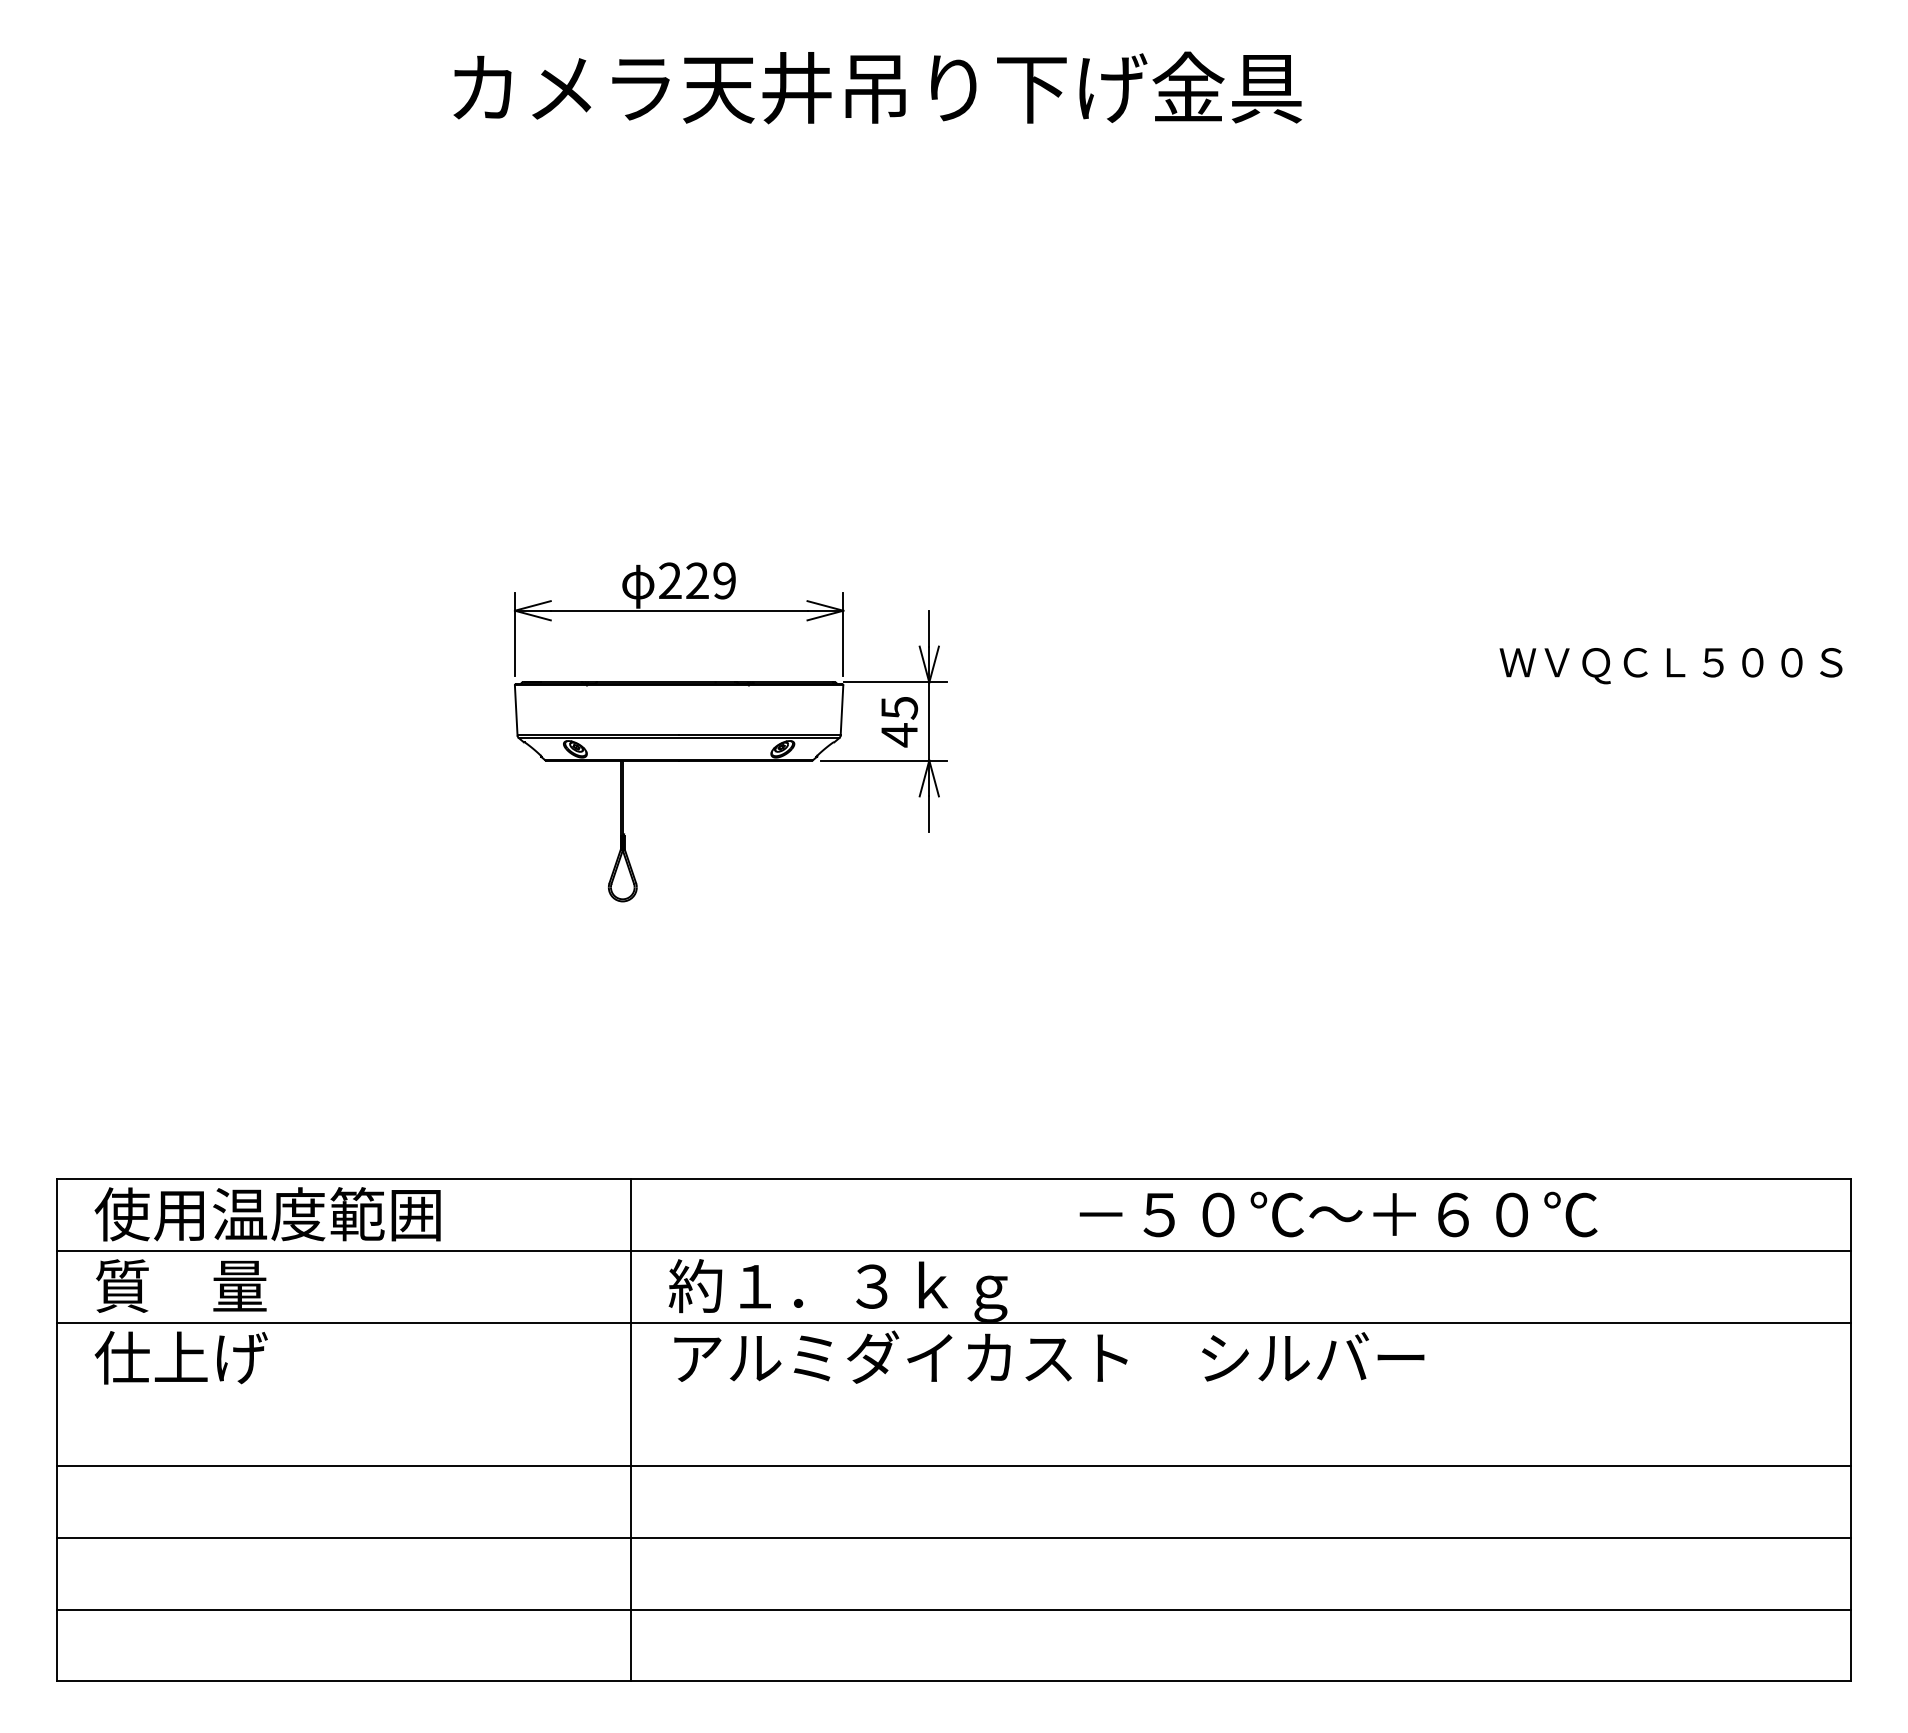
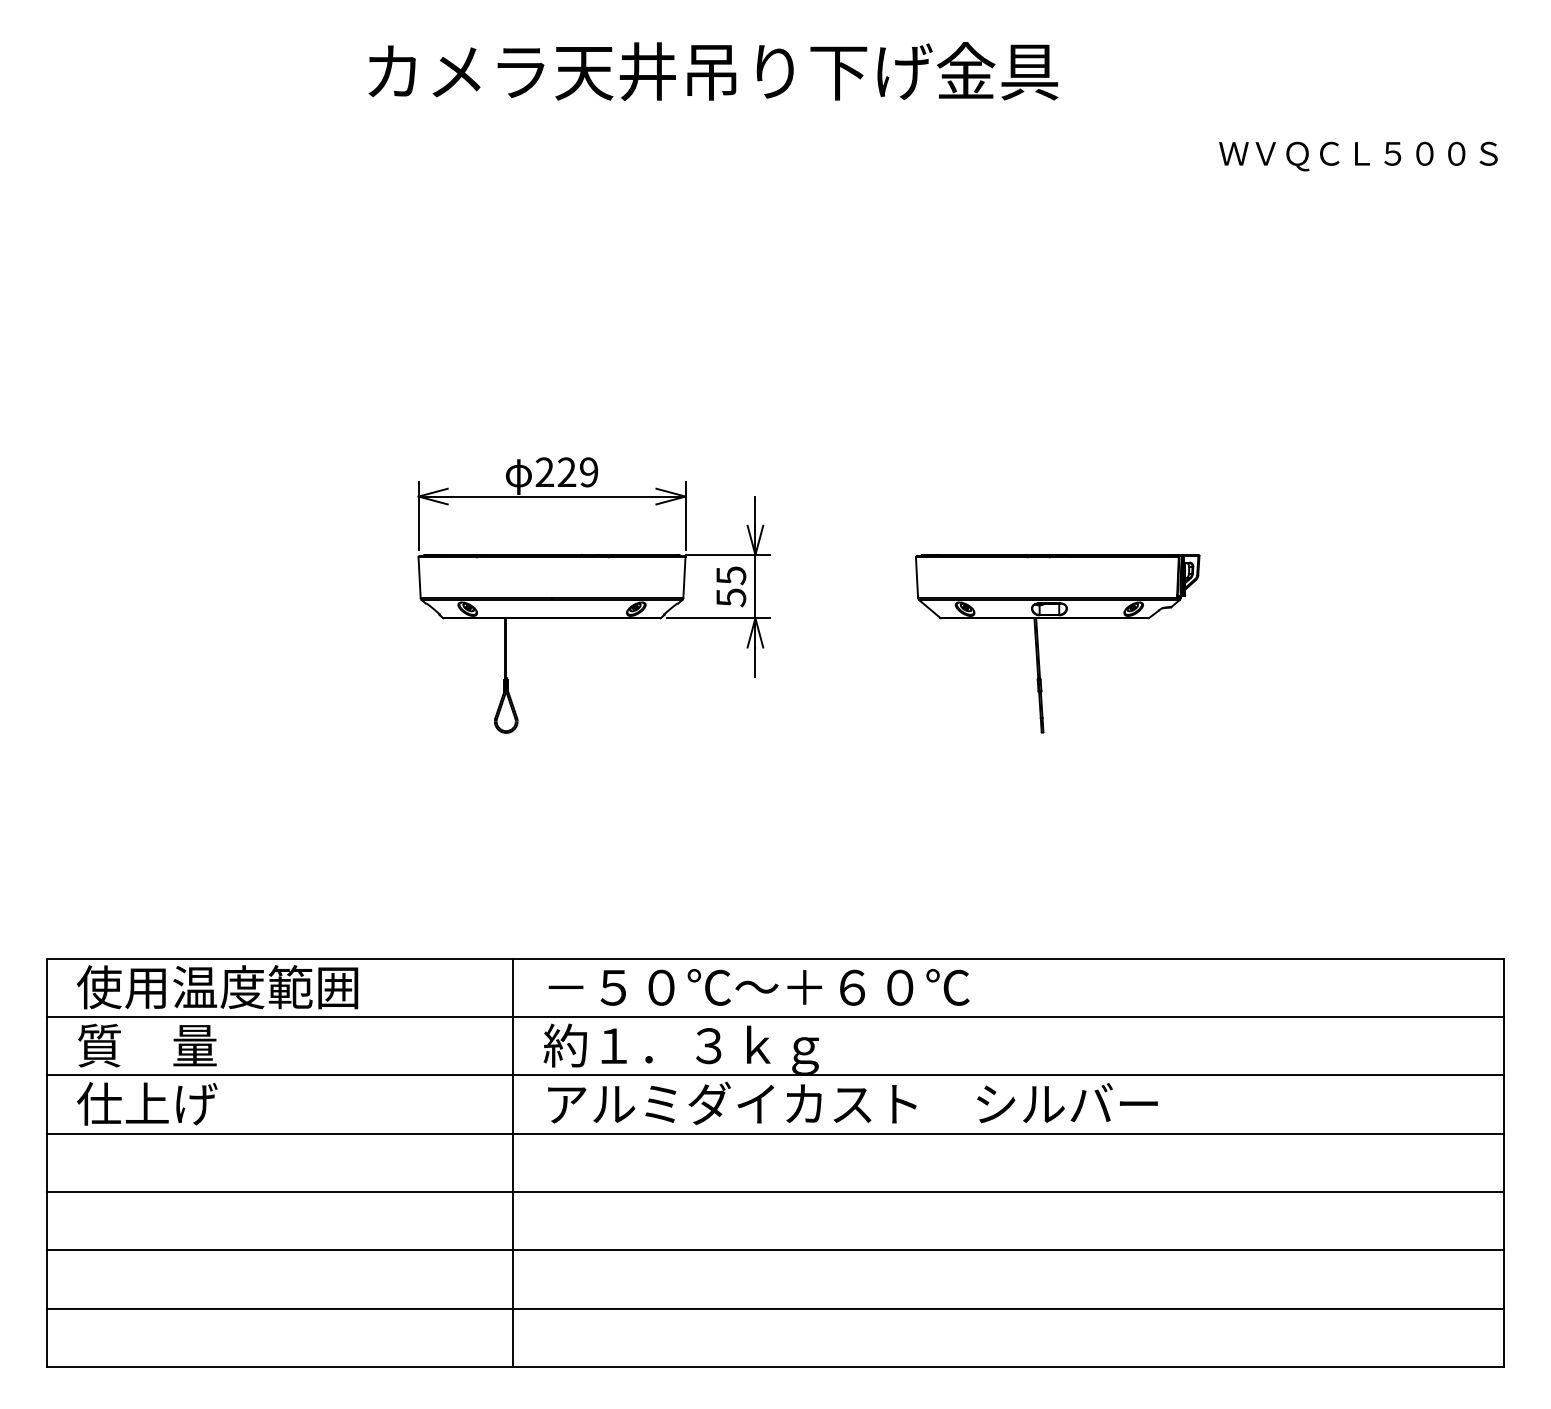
text: (1671, 665) -> (1358, 156), moved
text: (899, 734) -> (731, 597), 45 -> 55
part: (1278, 798) -> (1039, 649), added
text: (1337, 1214) -> (758, 987), moved
line: (954, 1394) -> (775, 1133), added

